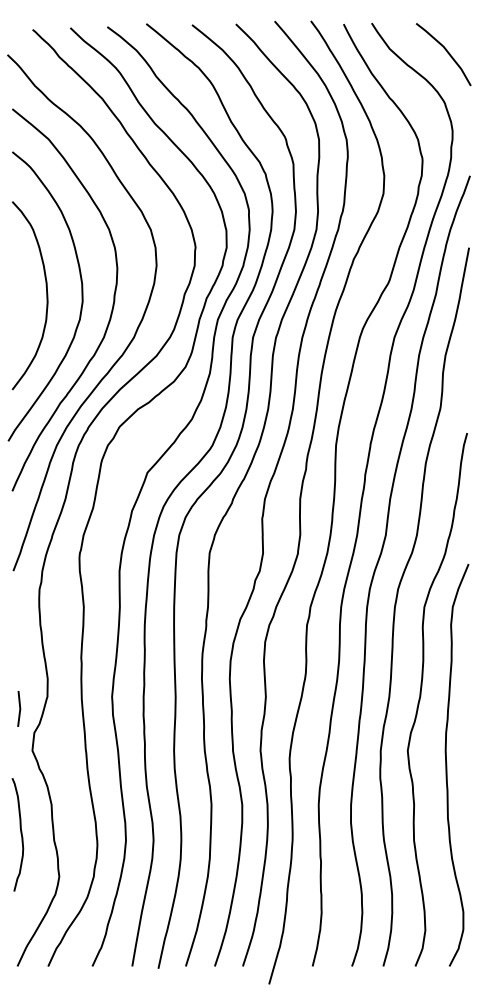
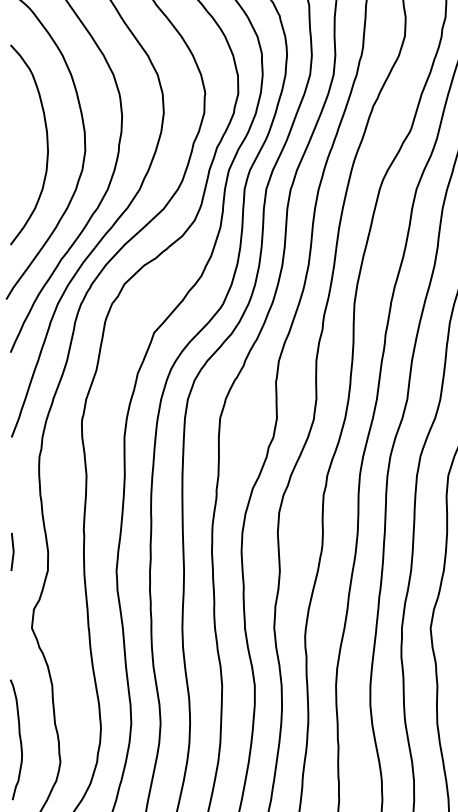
line: (19, 708) -> (12, 551), moved
curve: (20, 834) -> (19, 739), moved

